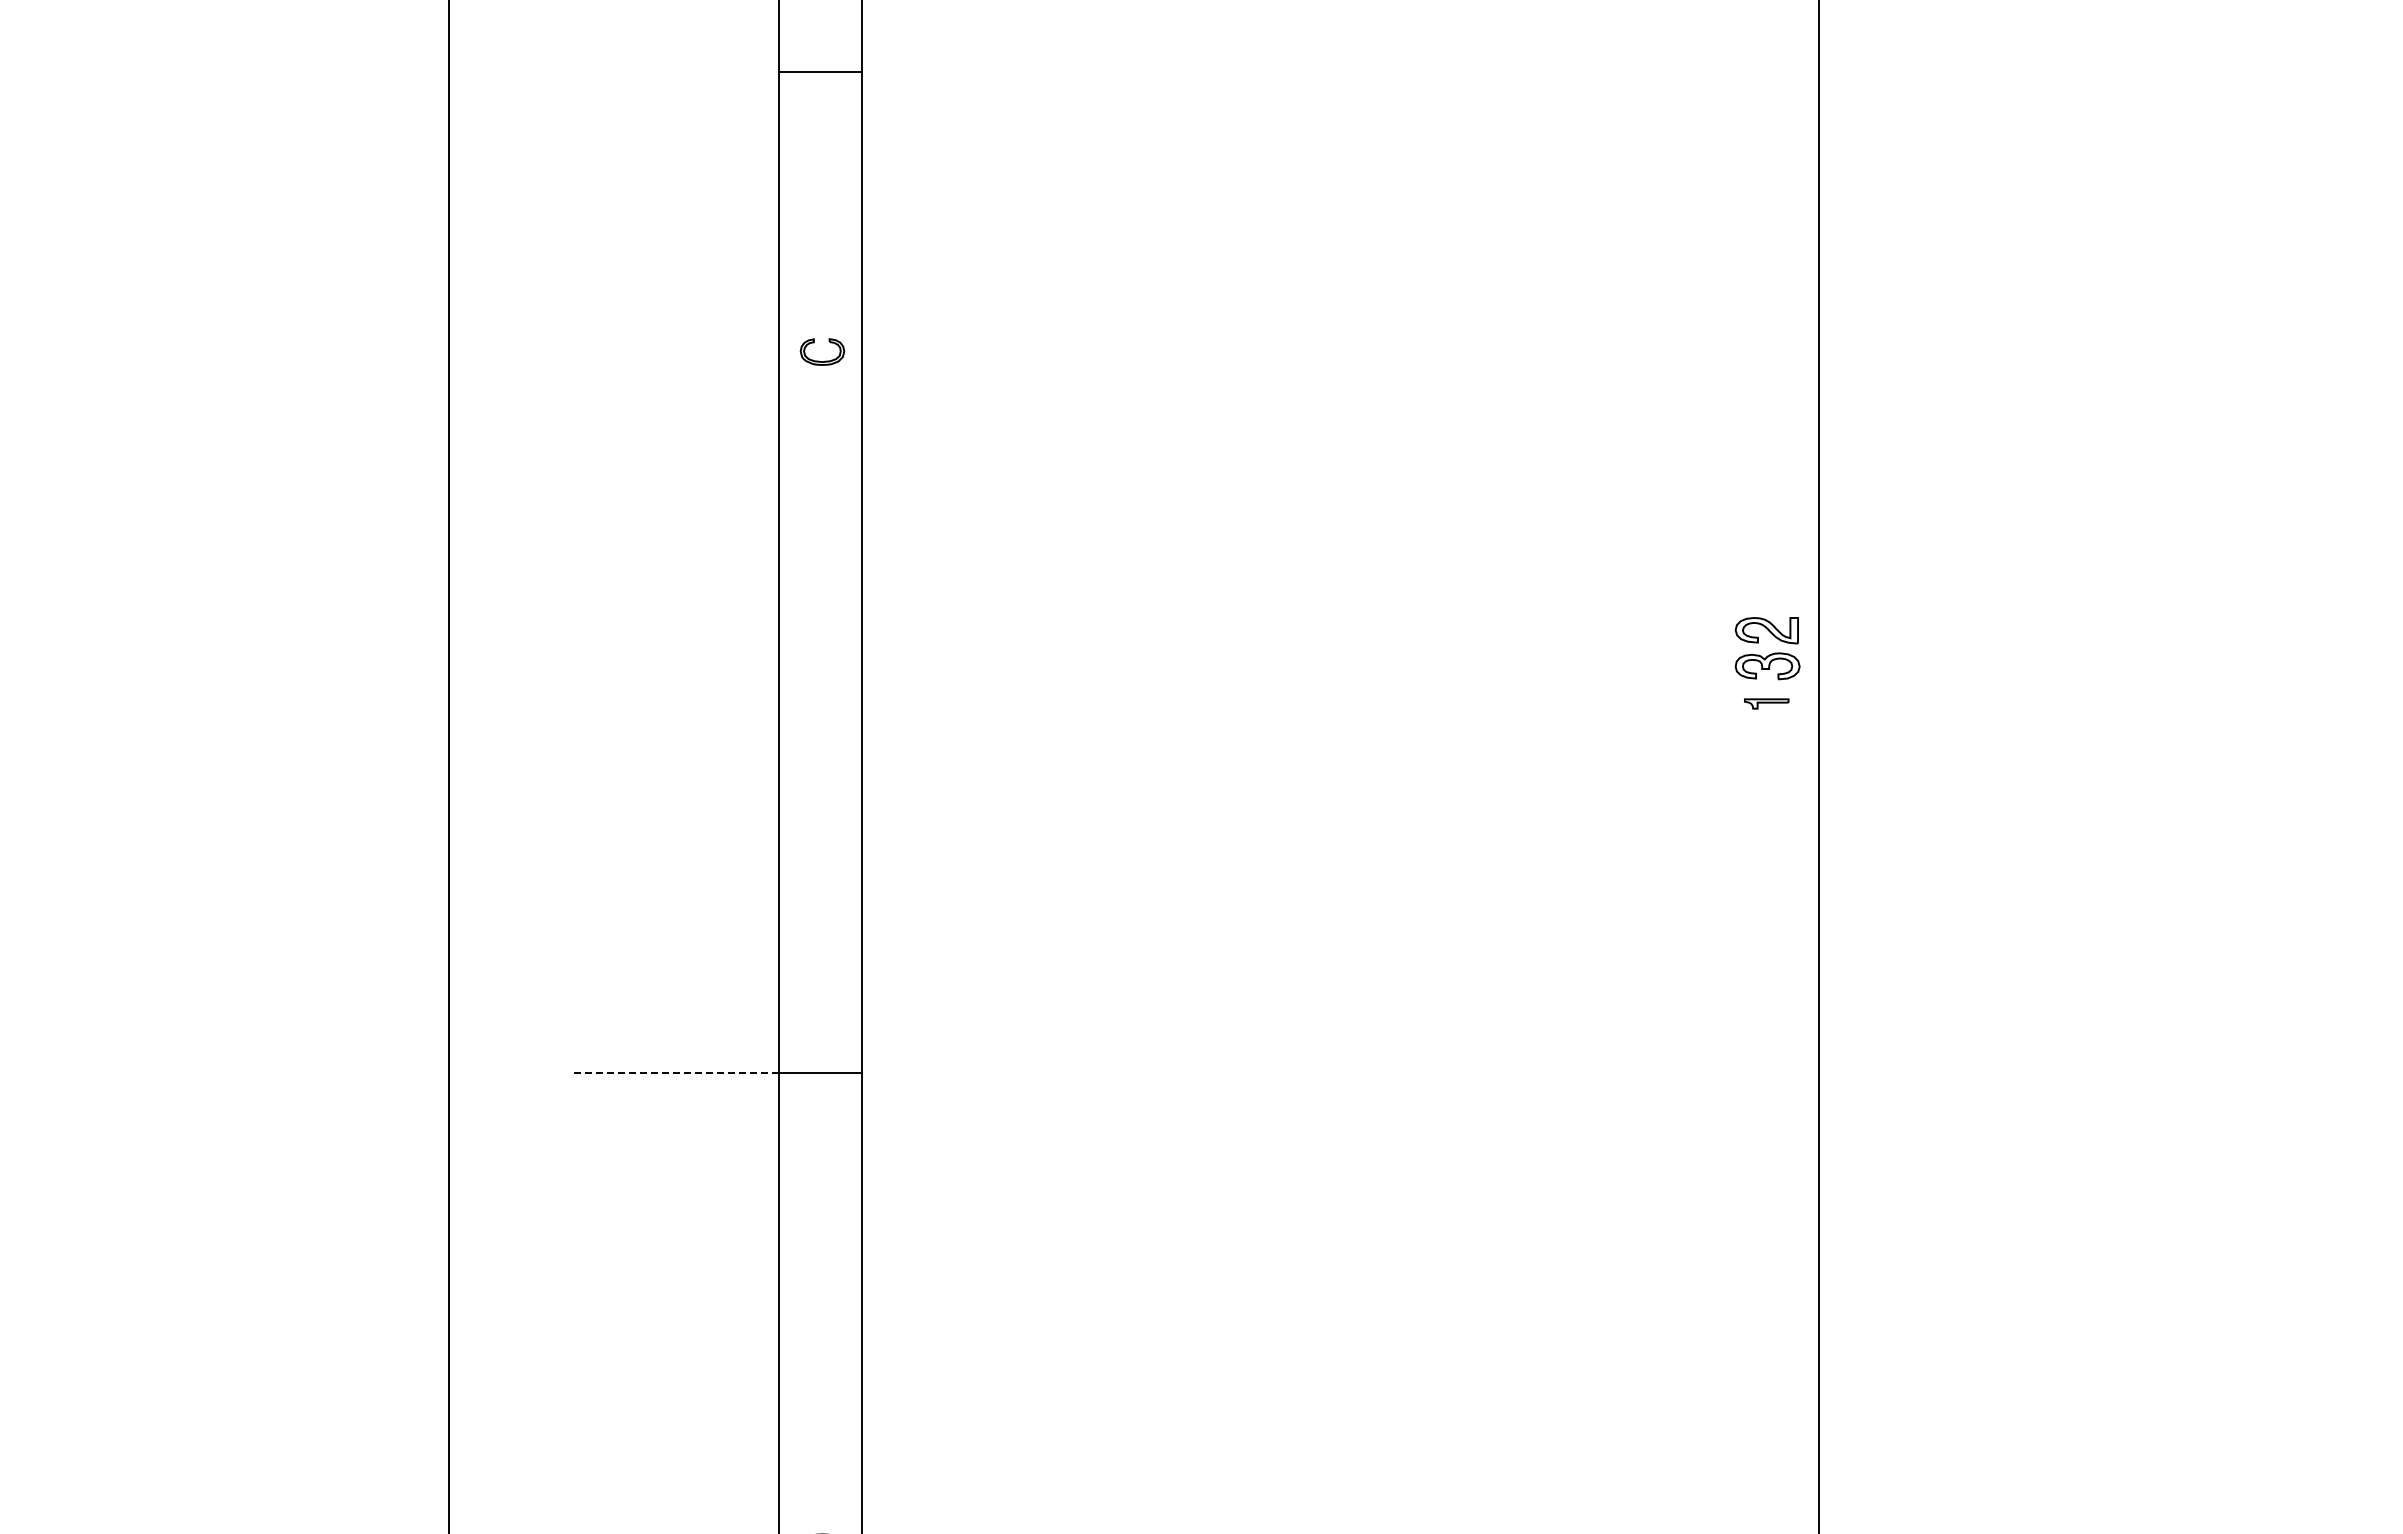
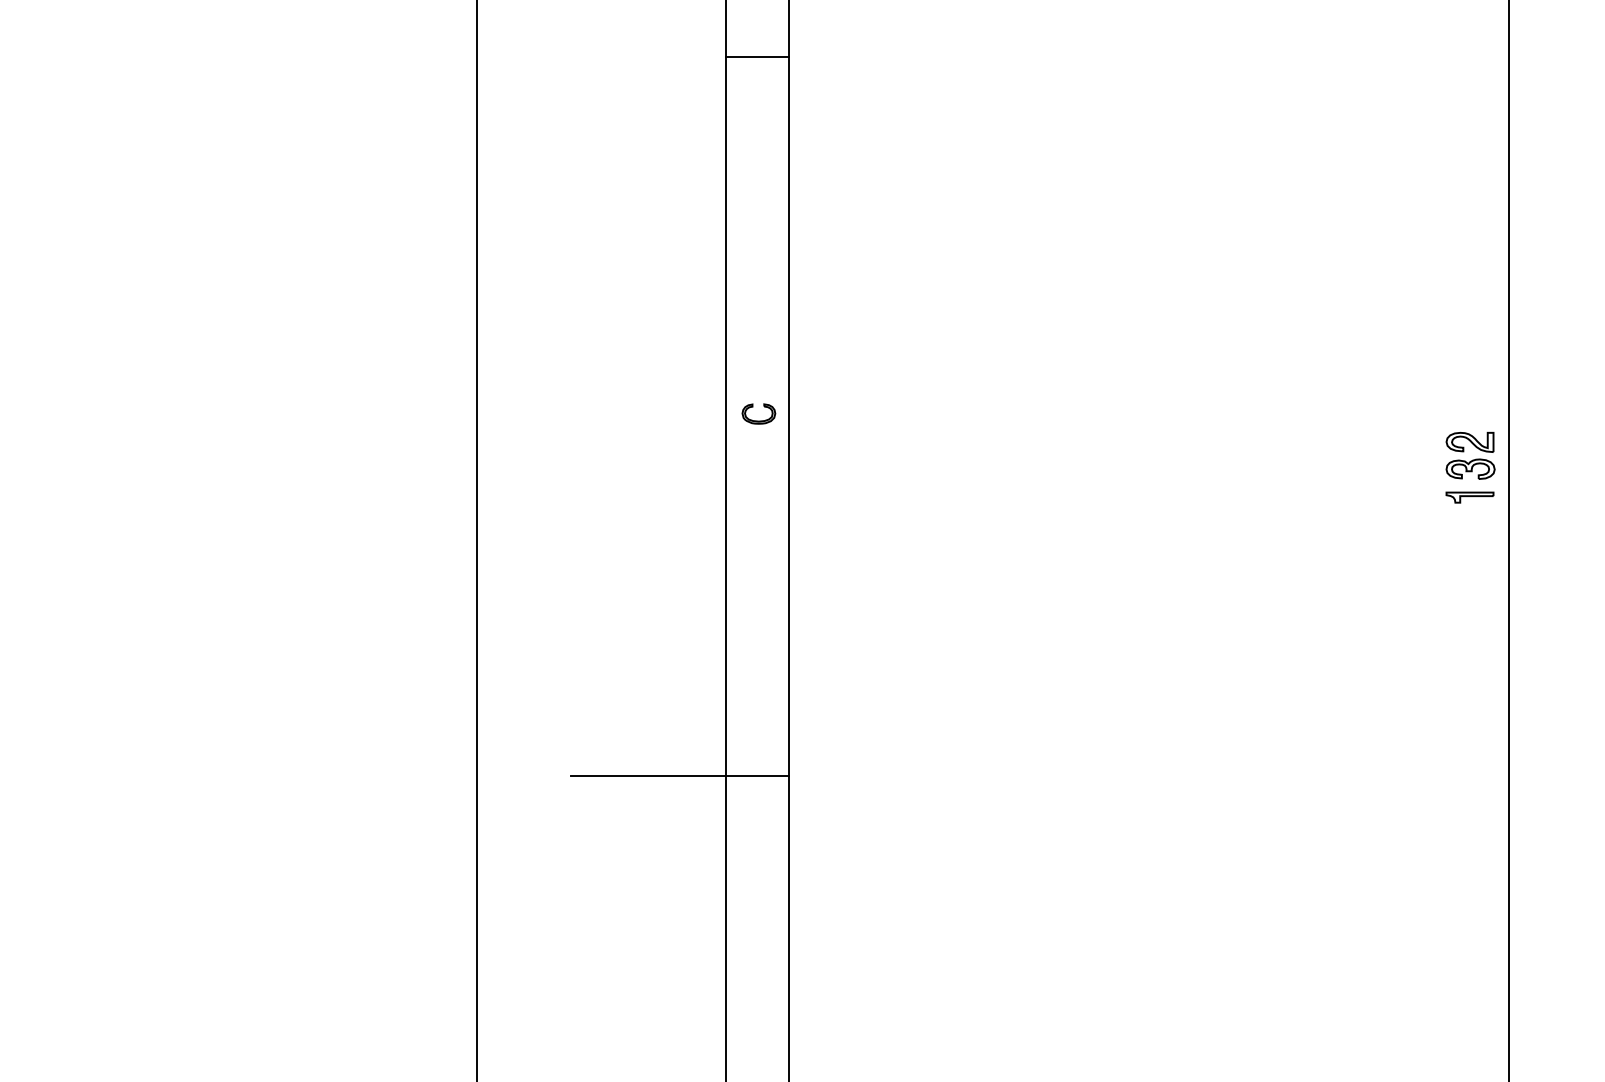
line: (820, 72) -> (757, 57), moved
part: (819, 360) -> (756, 420), moved
part: (1766, 703) -> (1469, 497), size x1.43
line: (675, 1073) -> (648, 775), dashed -> solid

